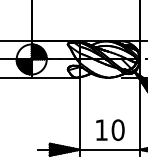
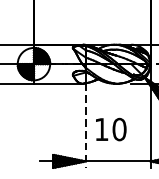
line: (79, 117) -> (85, 126), solid -> dashed
text: (110, 129) -> (111, 128), moved

